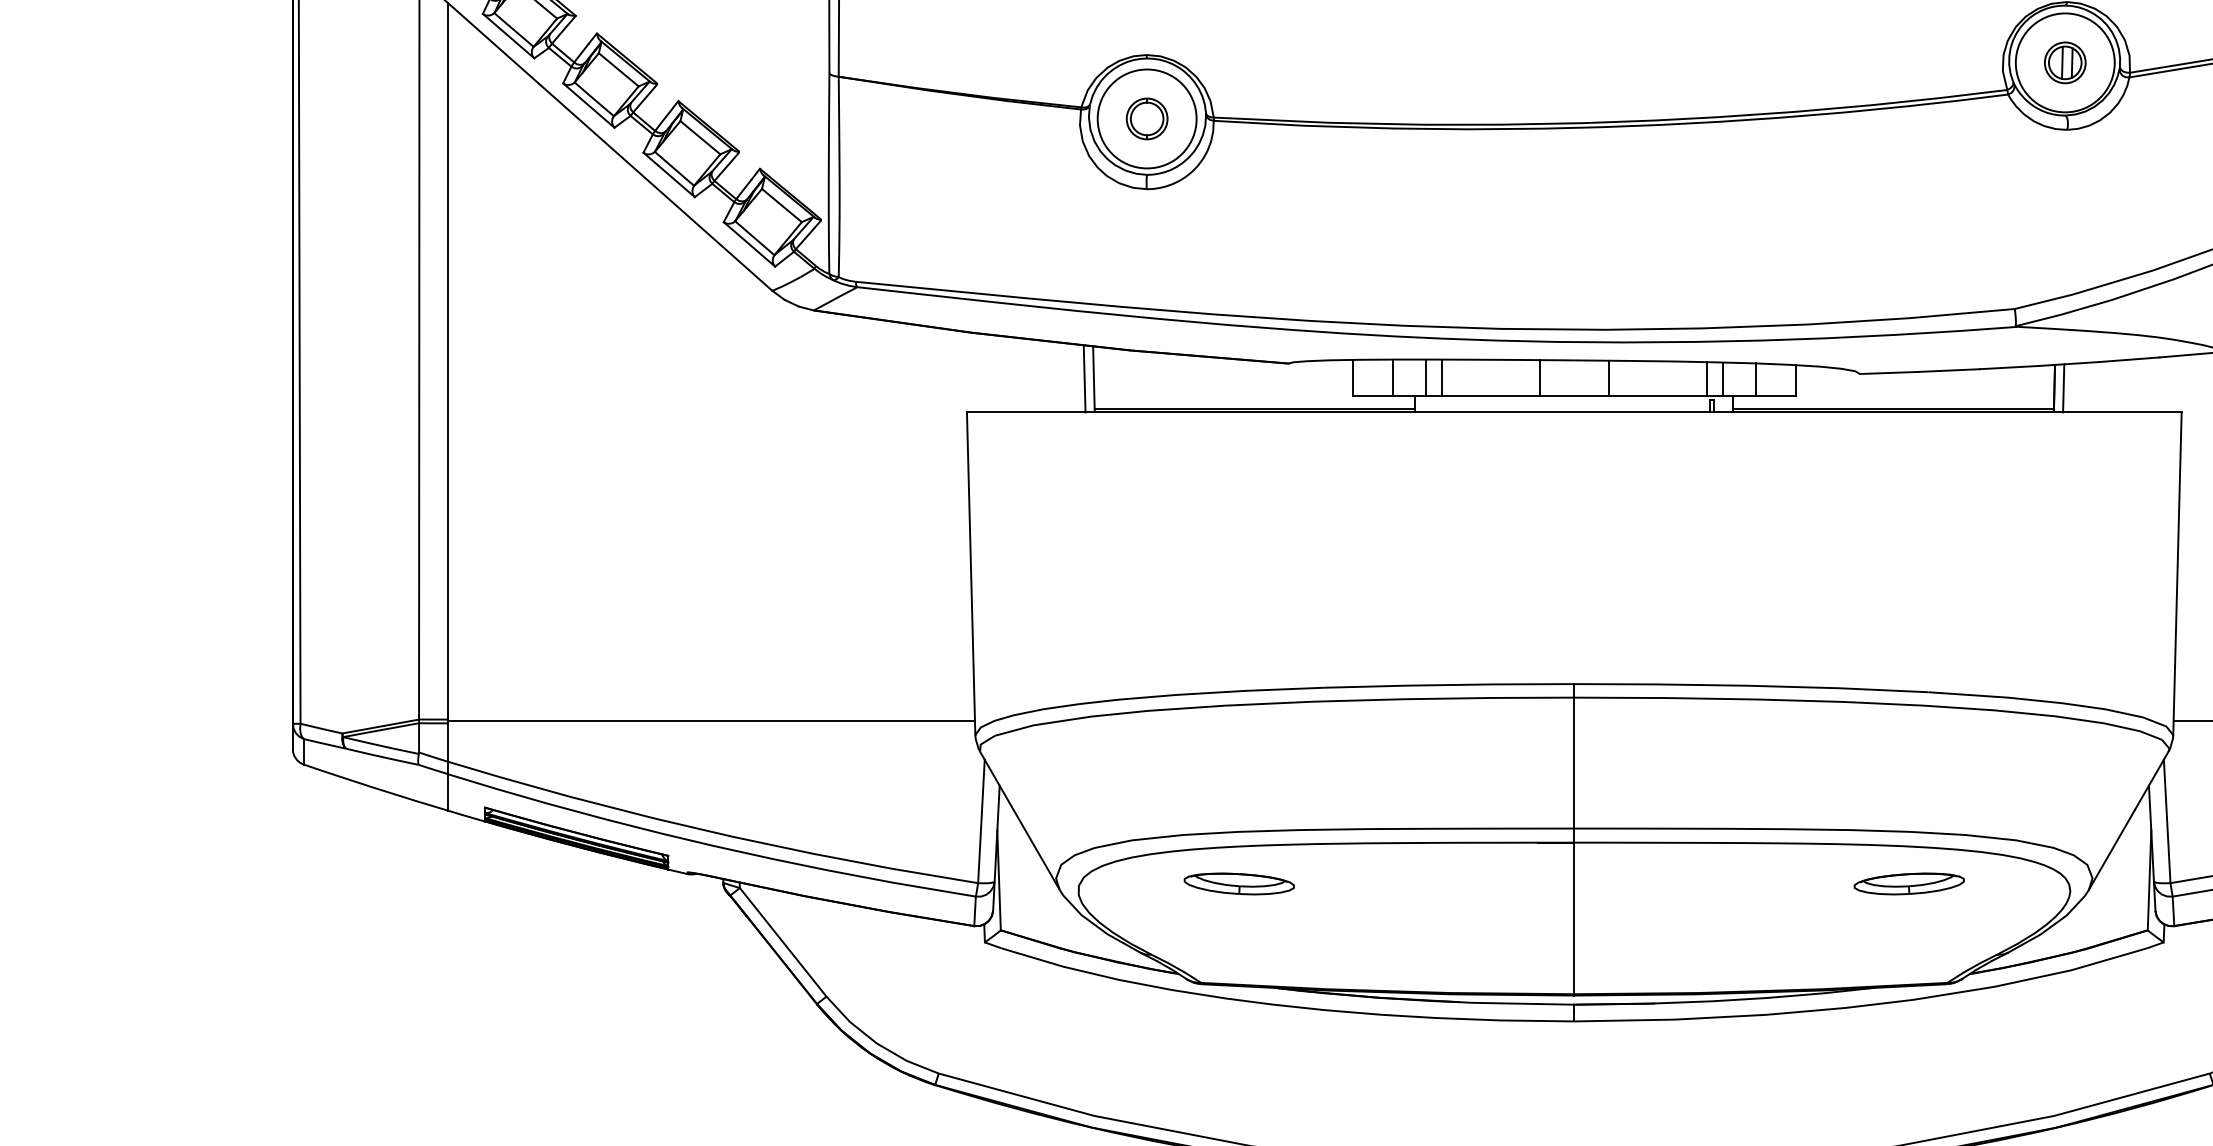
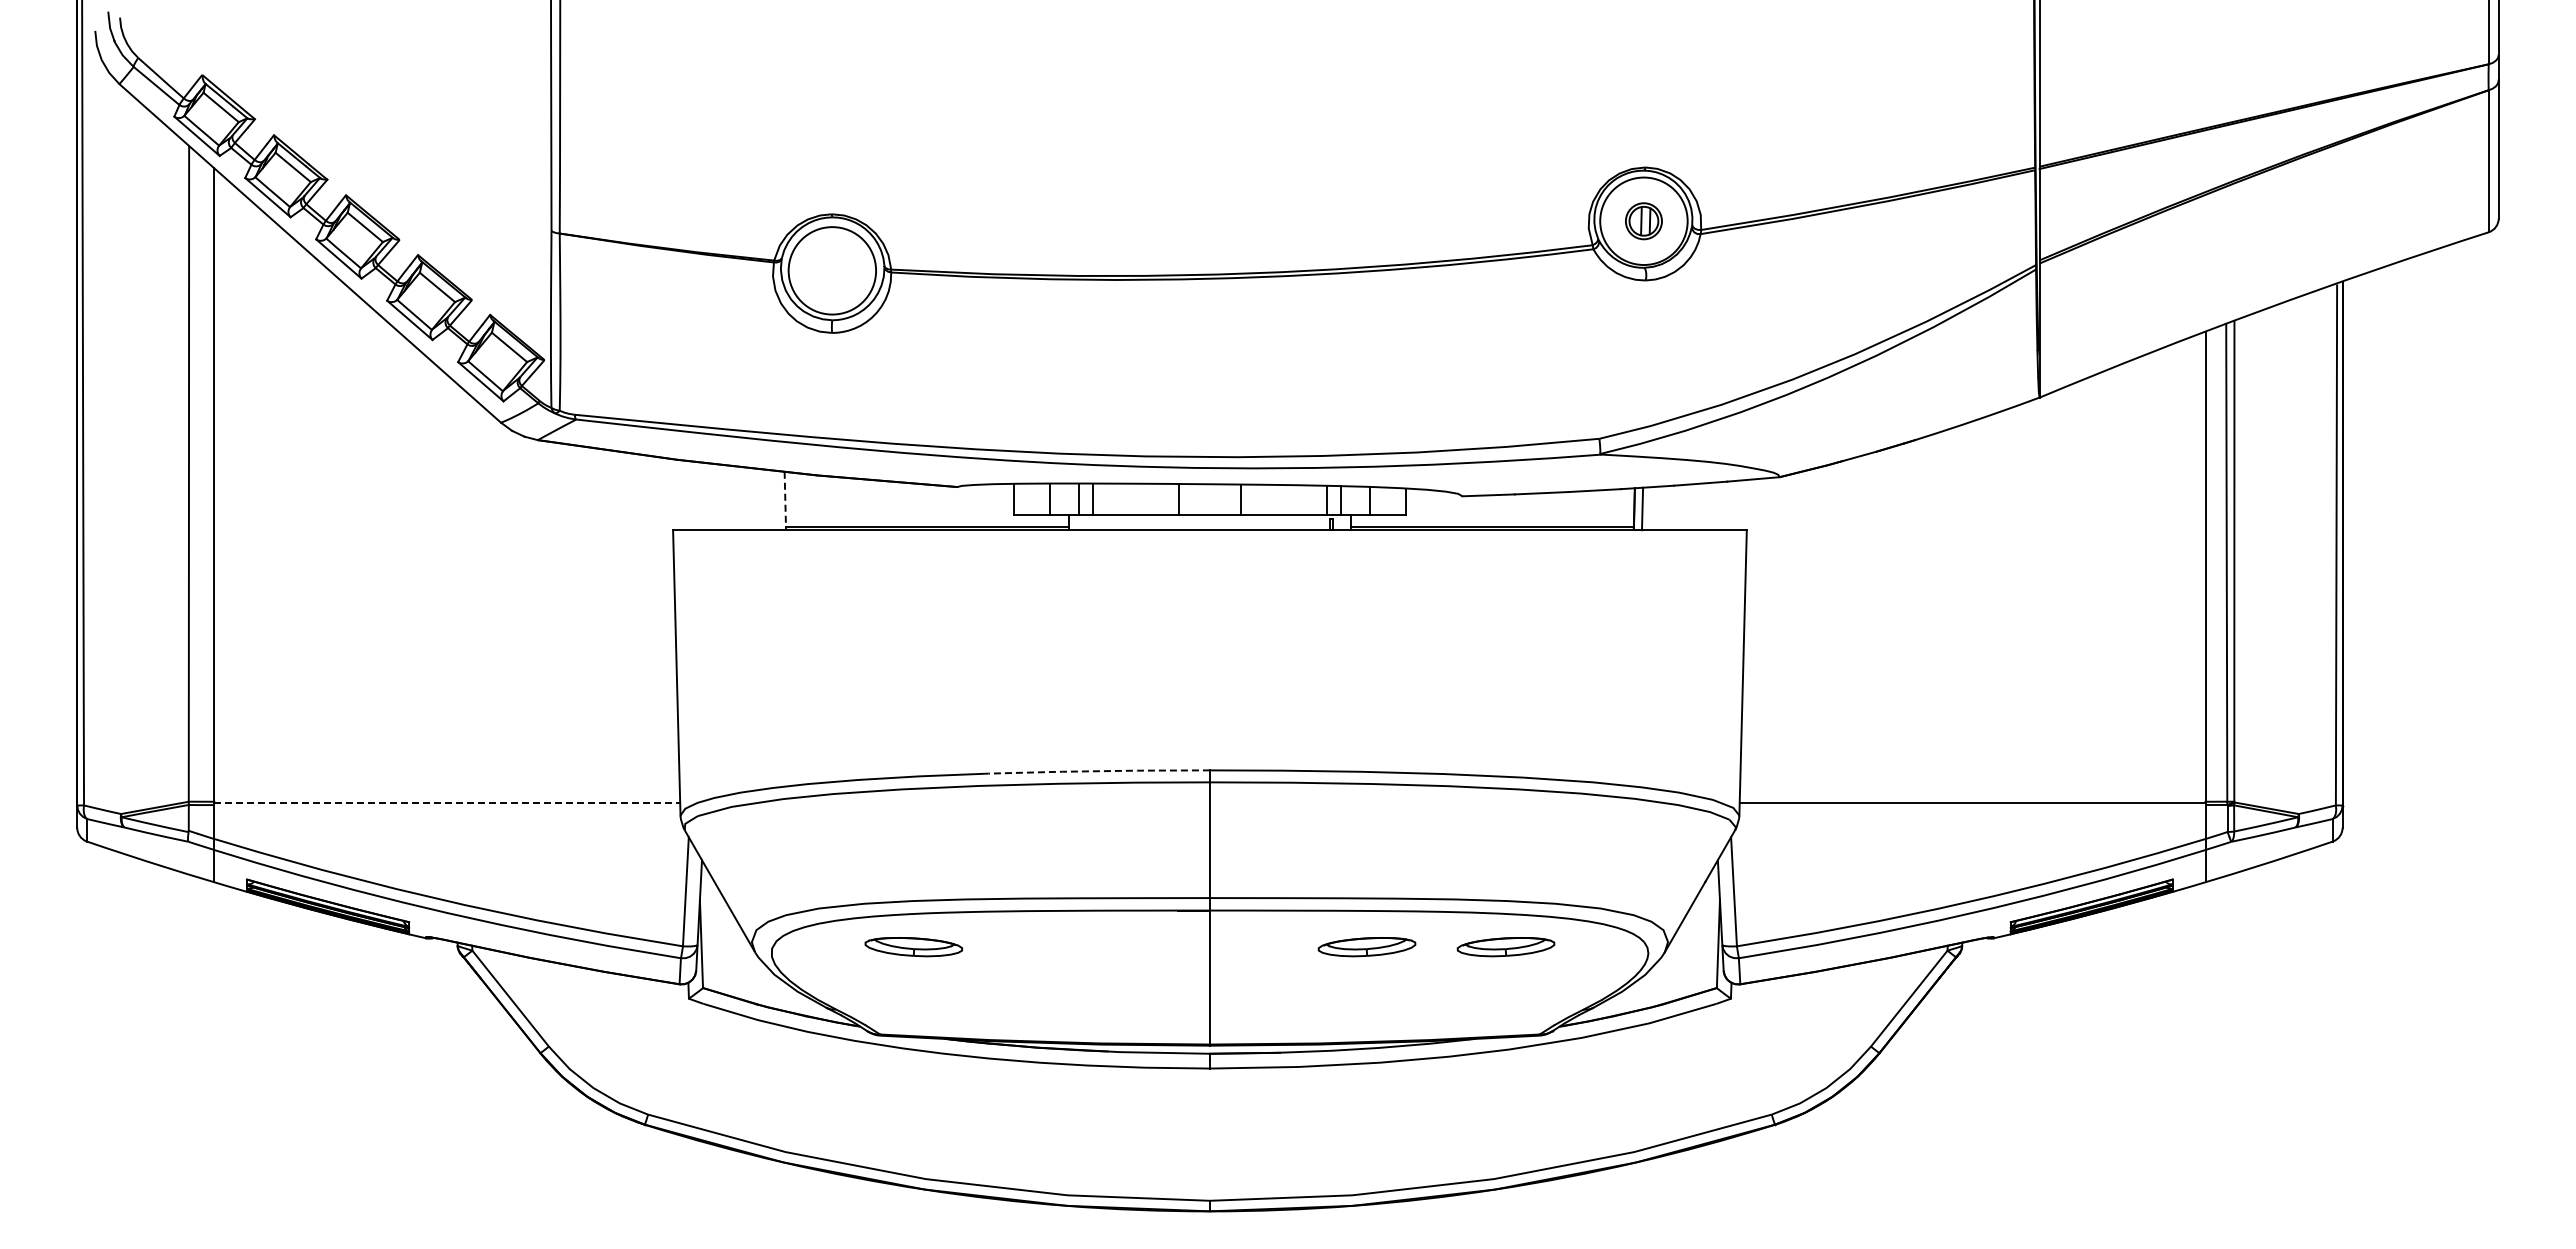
part: (1147, 118) -> (832, 270), removed
line: (1094, 377) -> (785, 499), solid -> dashed
line: (1083, 378) -> (776, 500), removed
line: (1449, 685) -> (1099, 771), solid -> dashed
line: (711, 721) -> (447, 803), solid -> dashed
part: (1751, 884) -> (1366, 947), added

